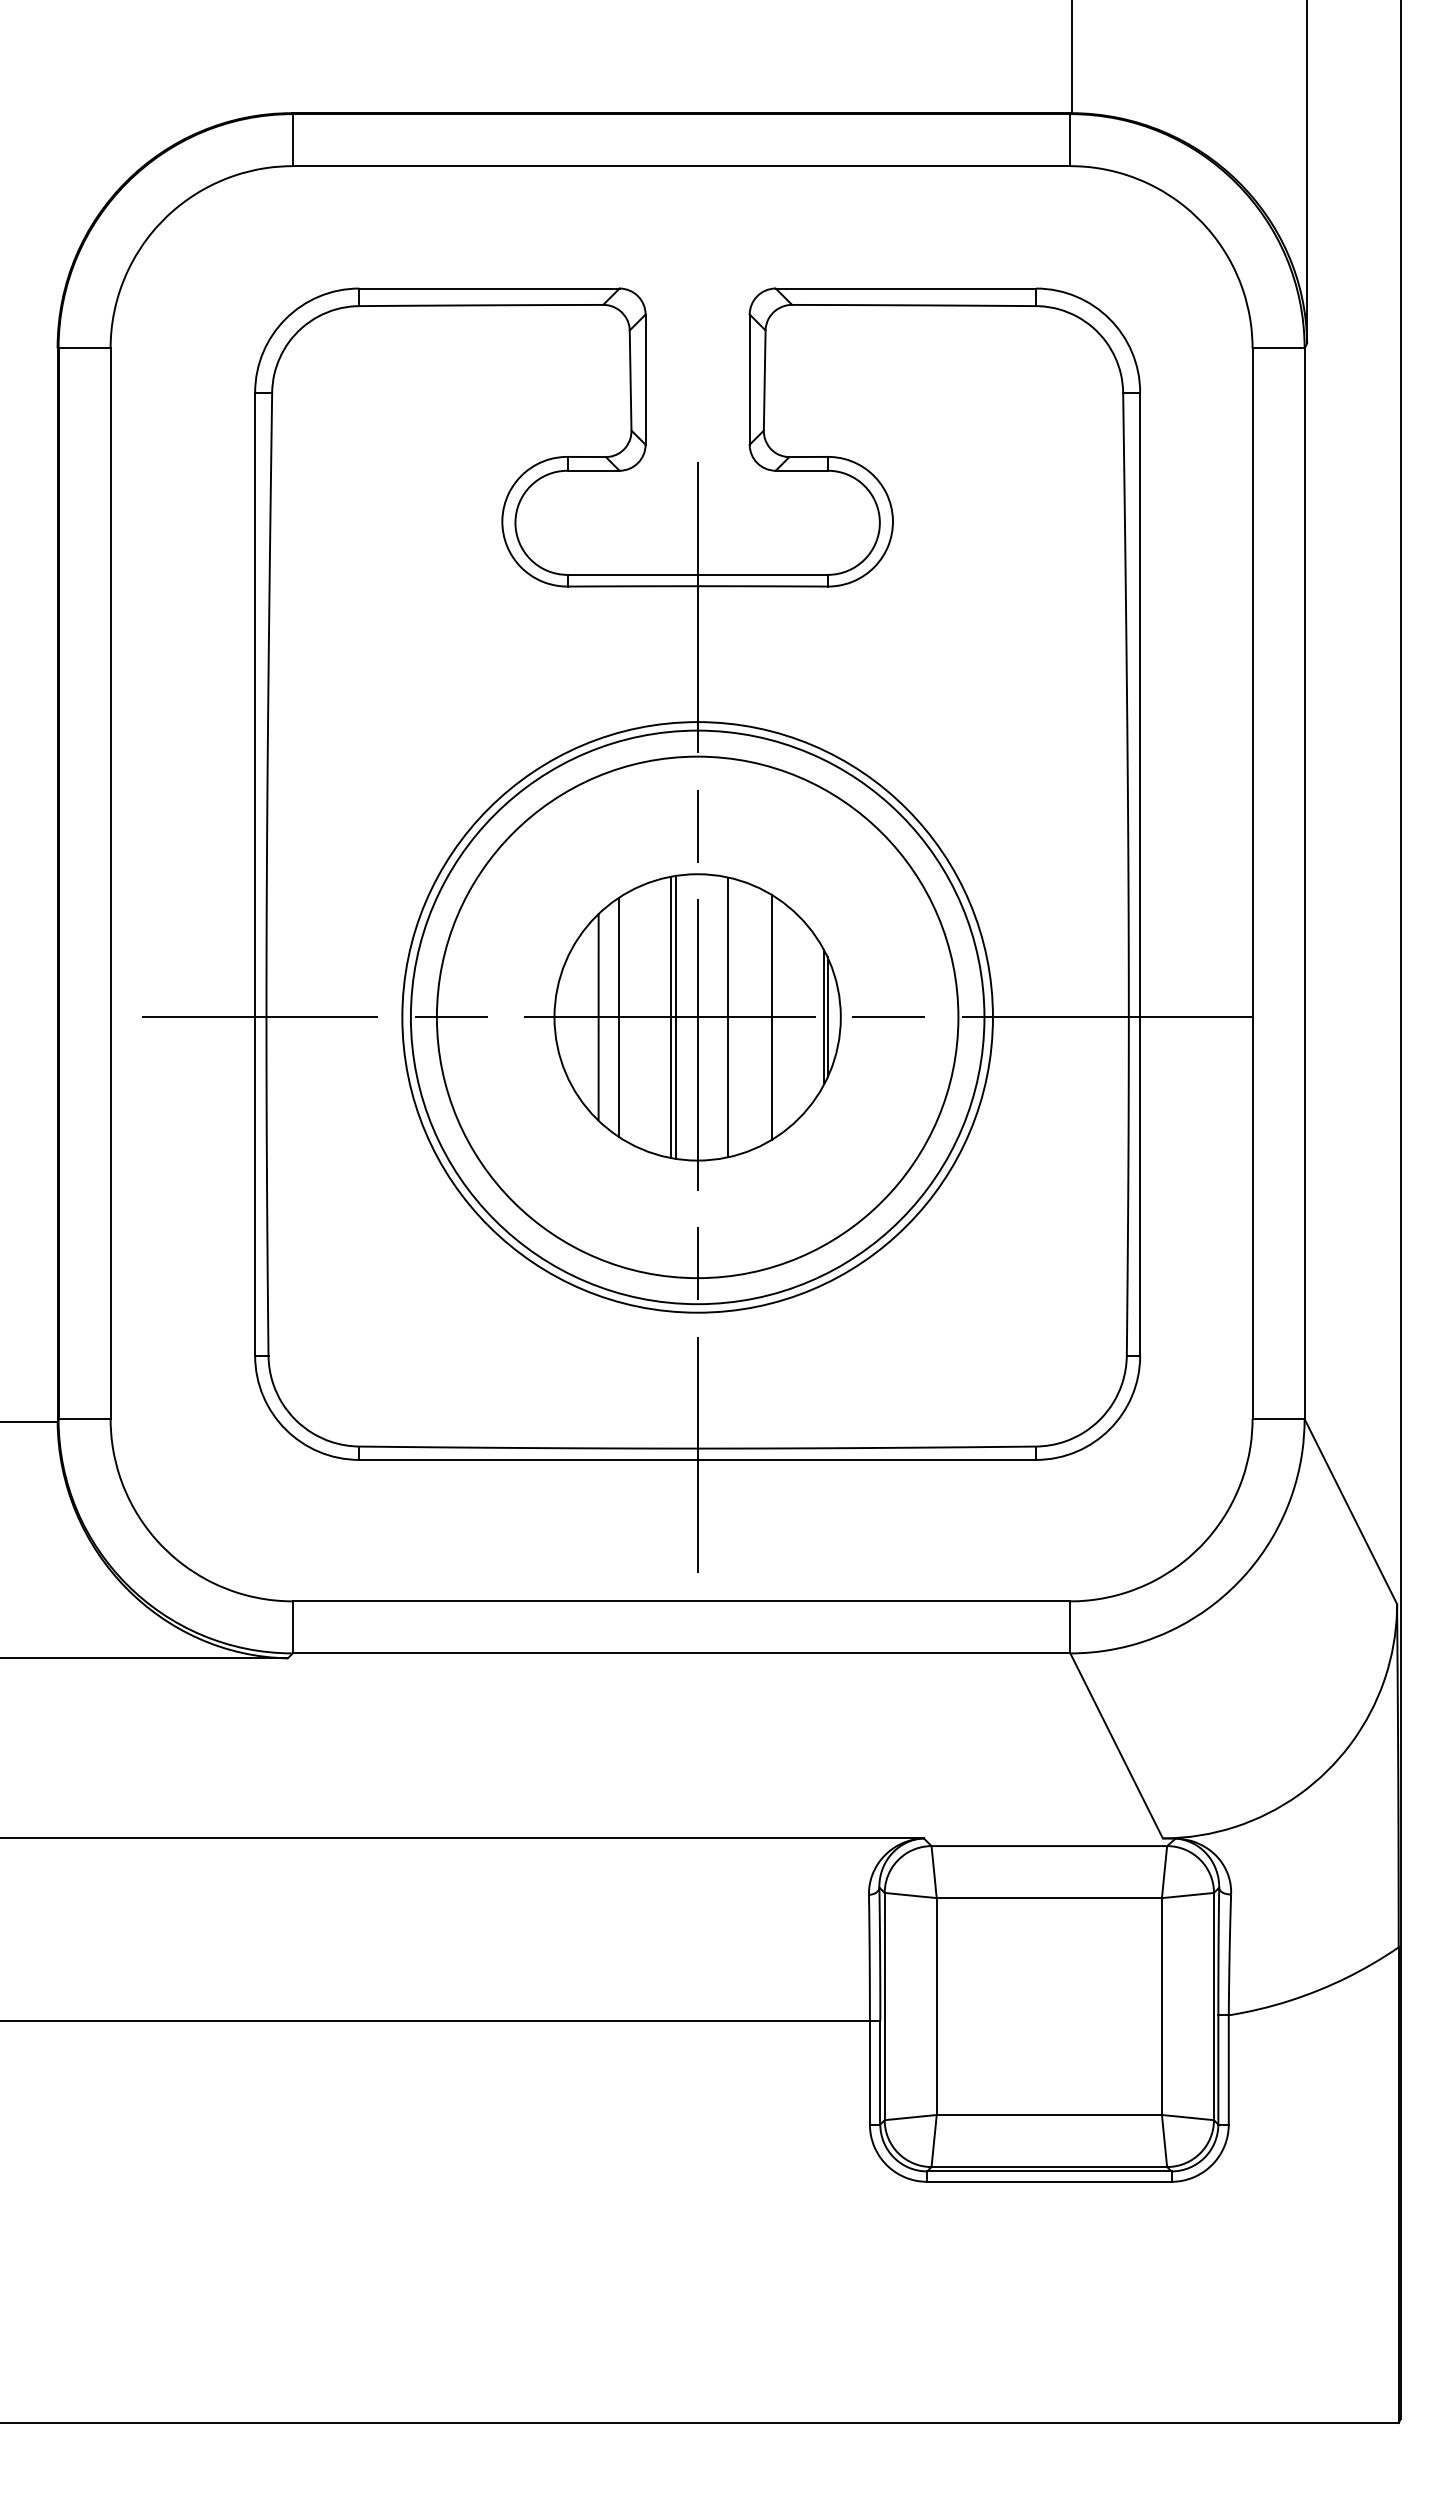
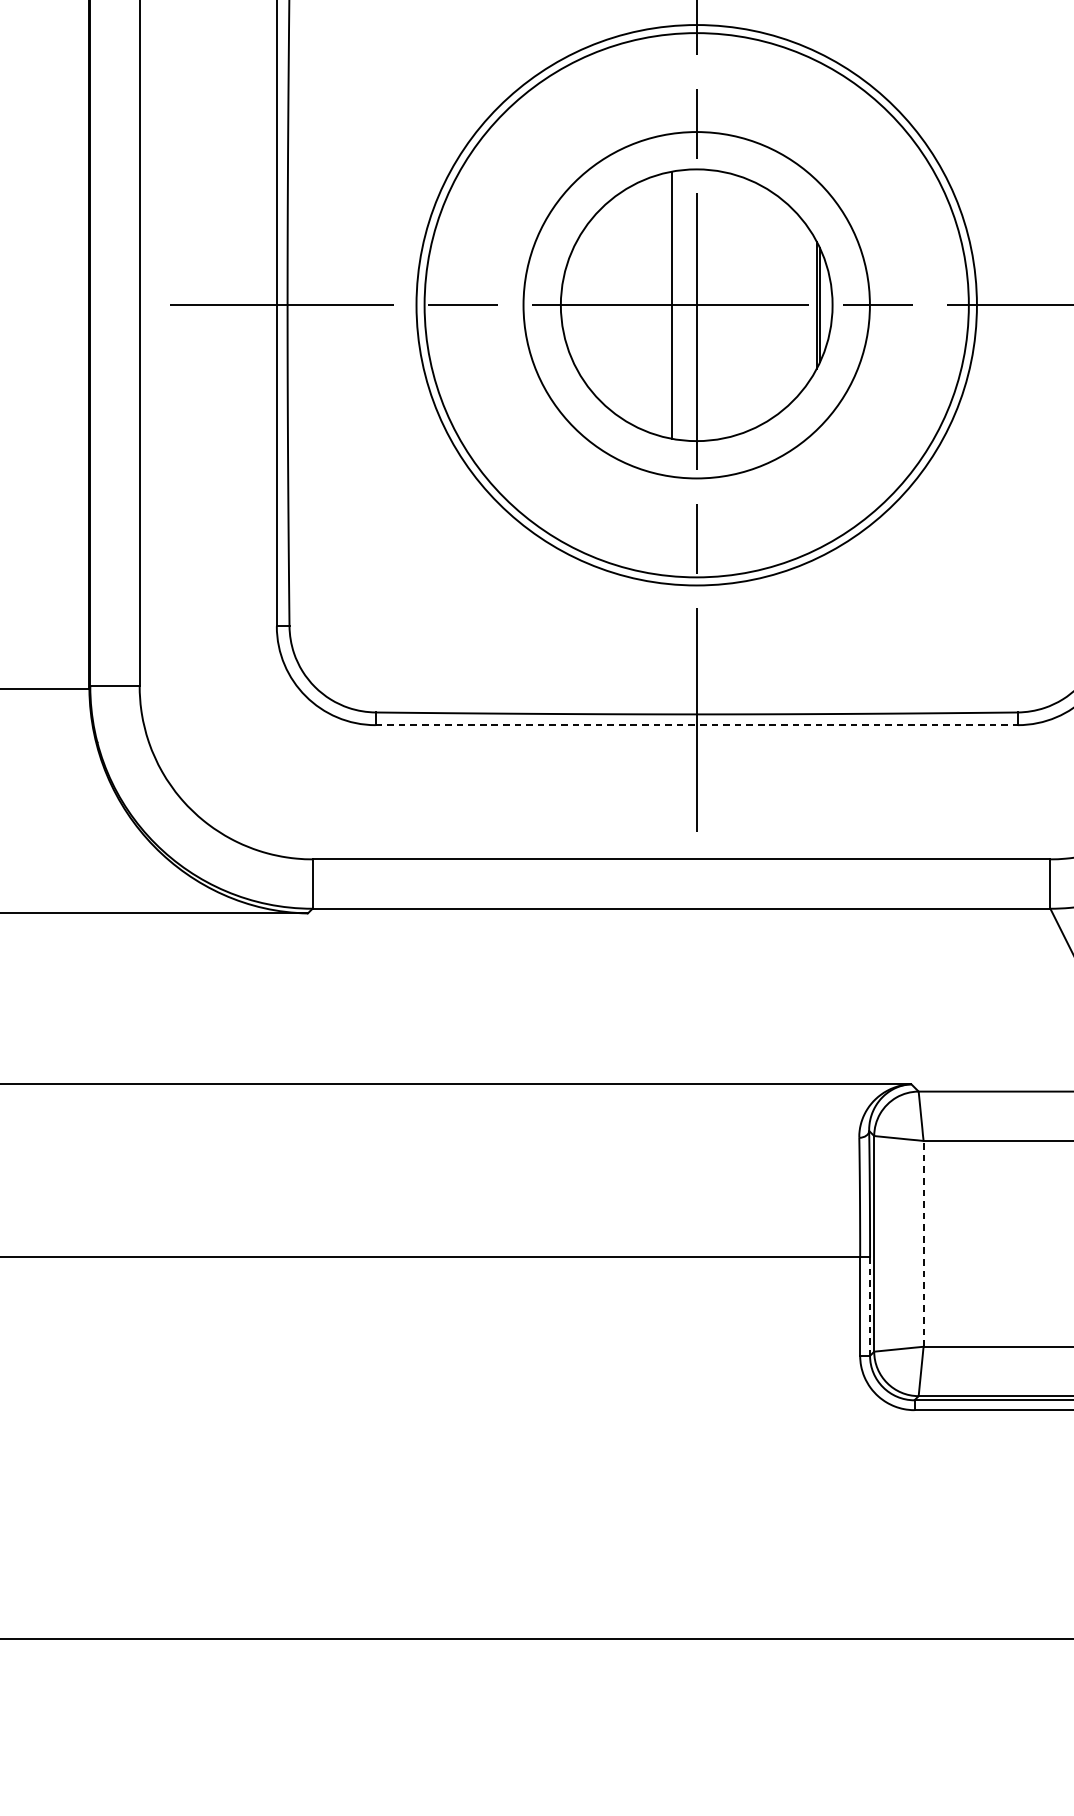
line: (676, 1016) -> (676, 304), removed
line: (598, 1017) -> (602, 305), removed
line: (619, 1017) -> (622, 305), removed
circle: (697, 1017) -> (696, 305), size x0.7
line: (728, 1017) -> (725, 305), removed
line: (772, 1017) -> (767, 305), removed
line: (698, 1459) -> (697, 724), solid -> dashed
line: (936, 2006) -> (923, 1243), solid -> dashed
line: (880, 2072) -> (870, 1306), solid -> dashed

